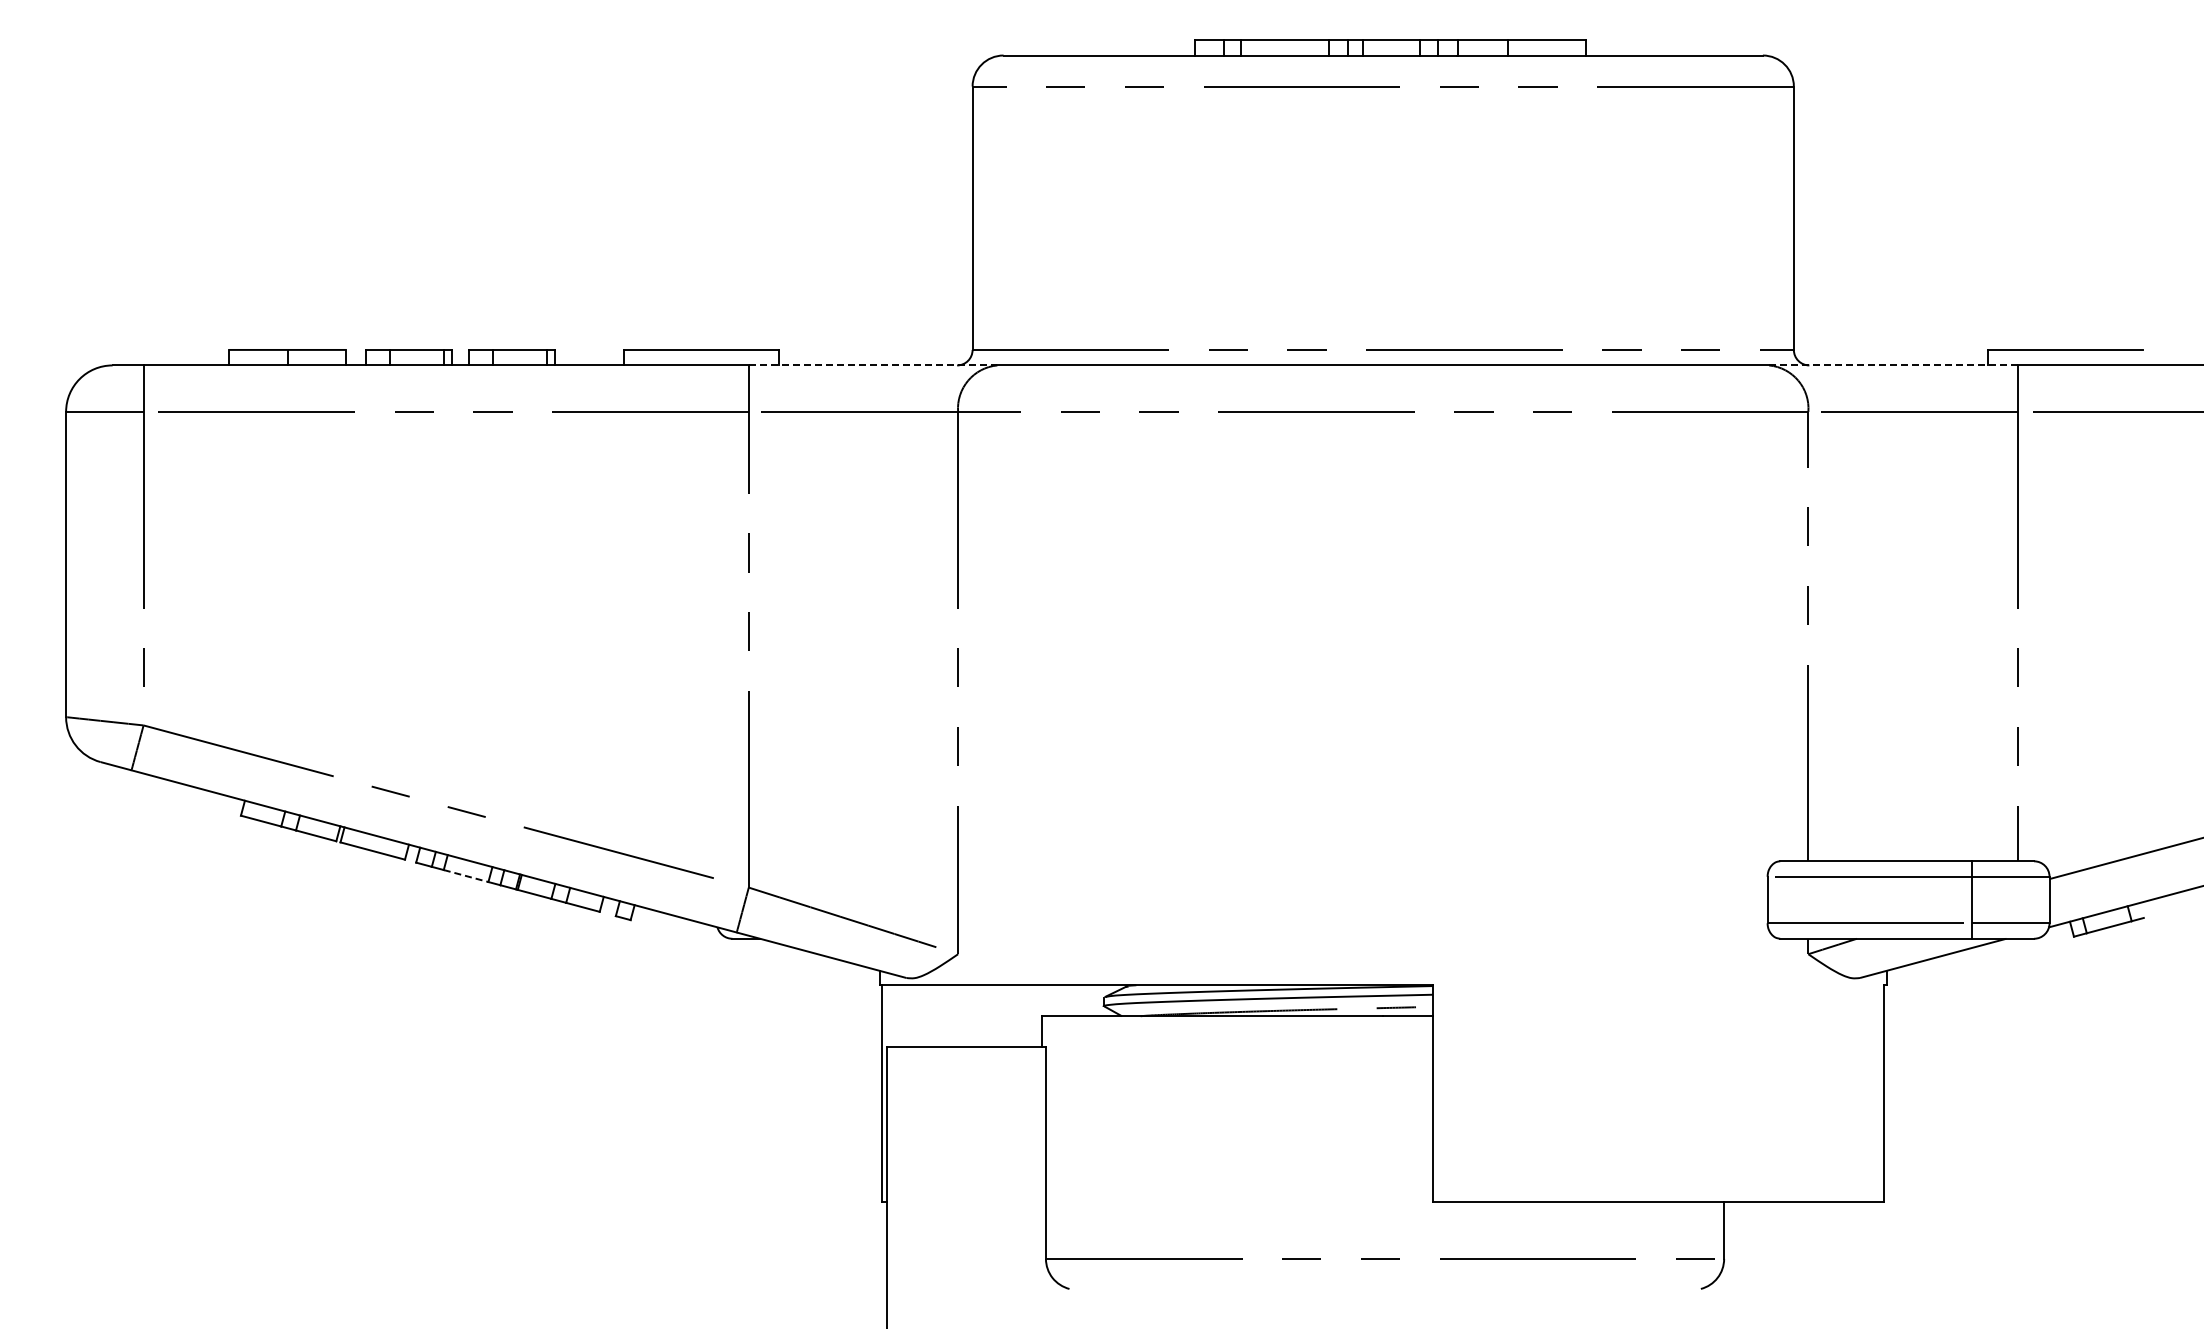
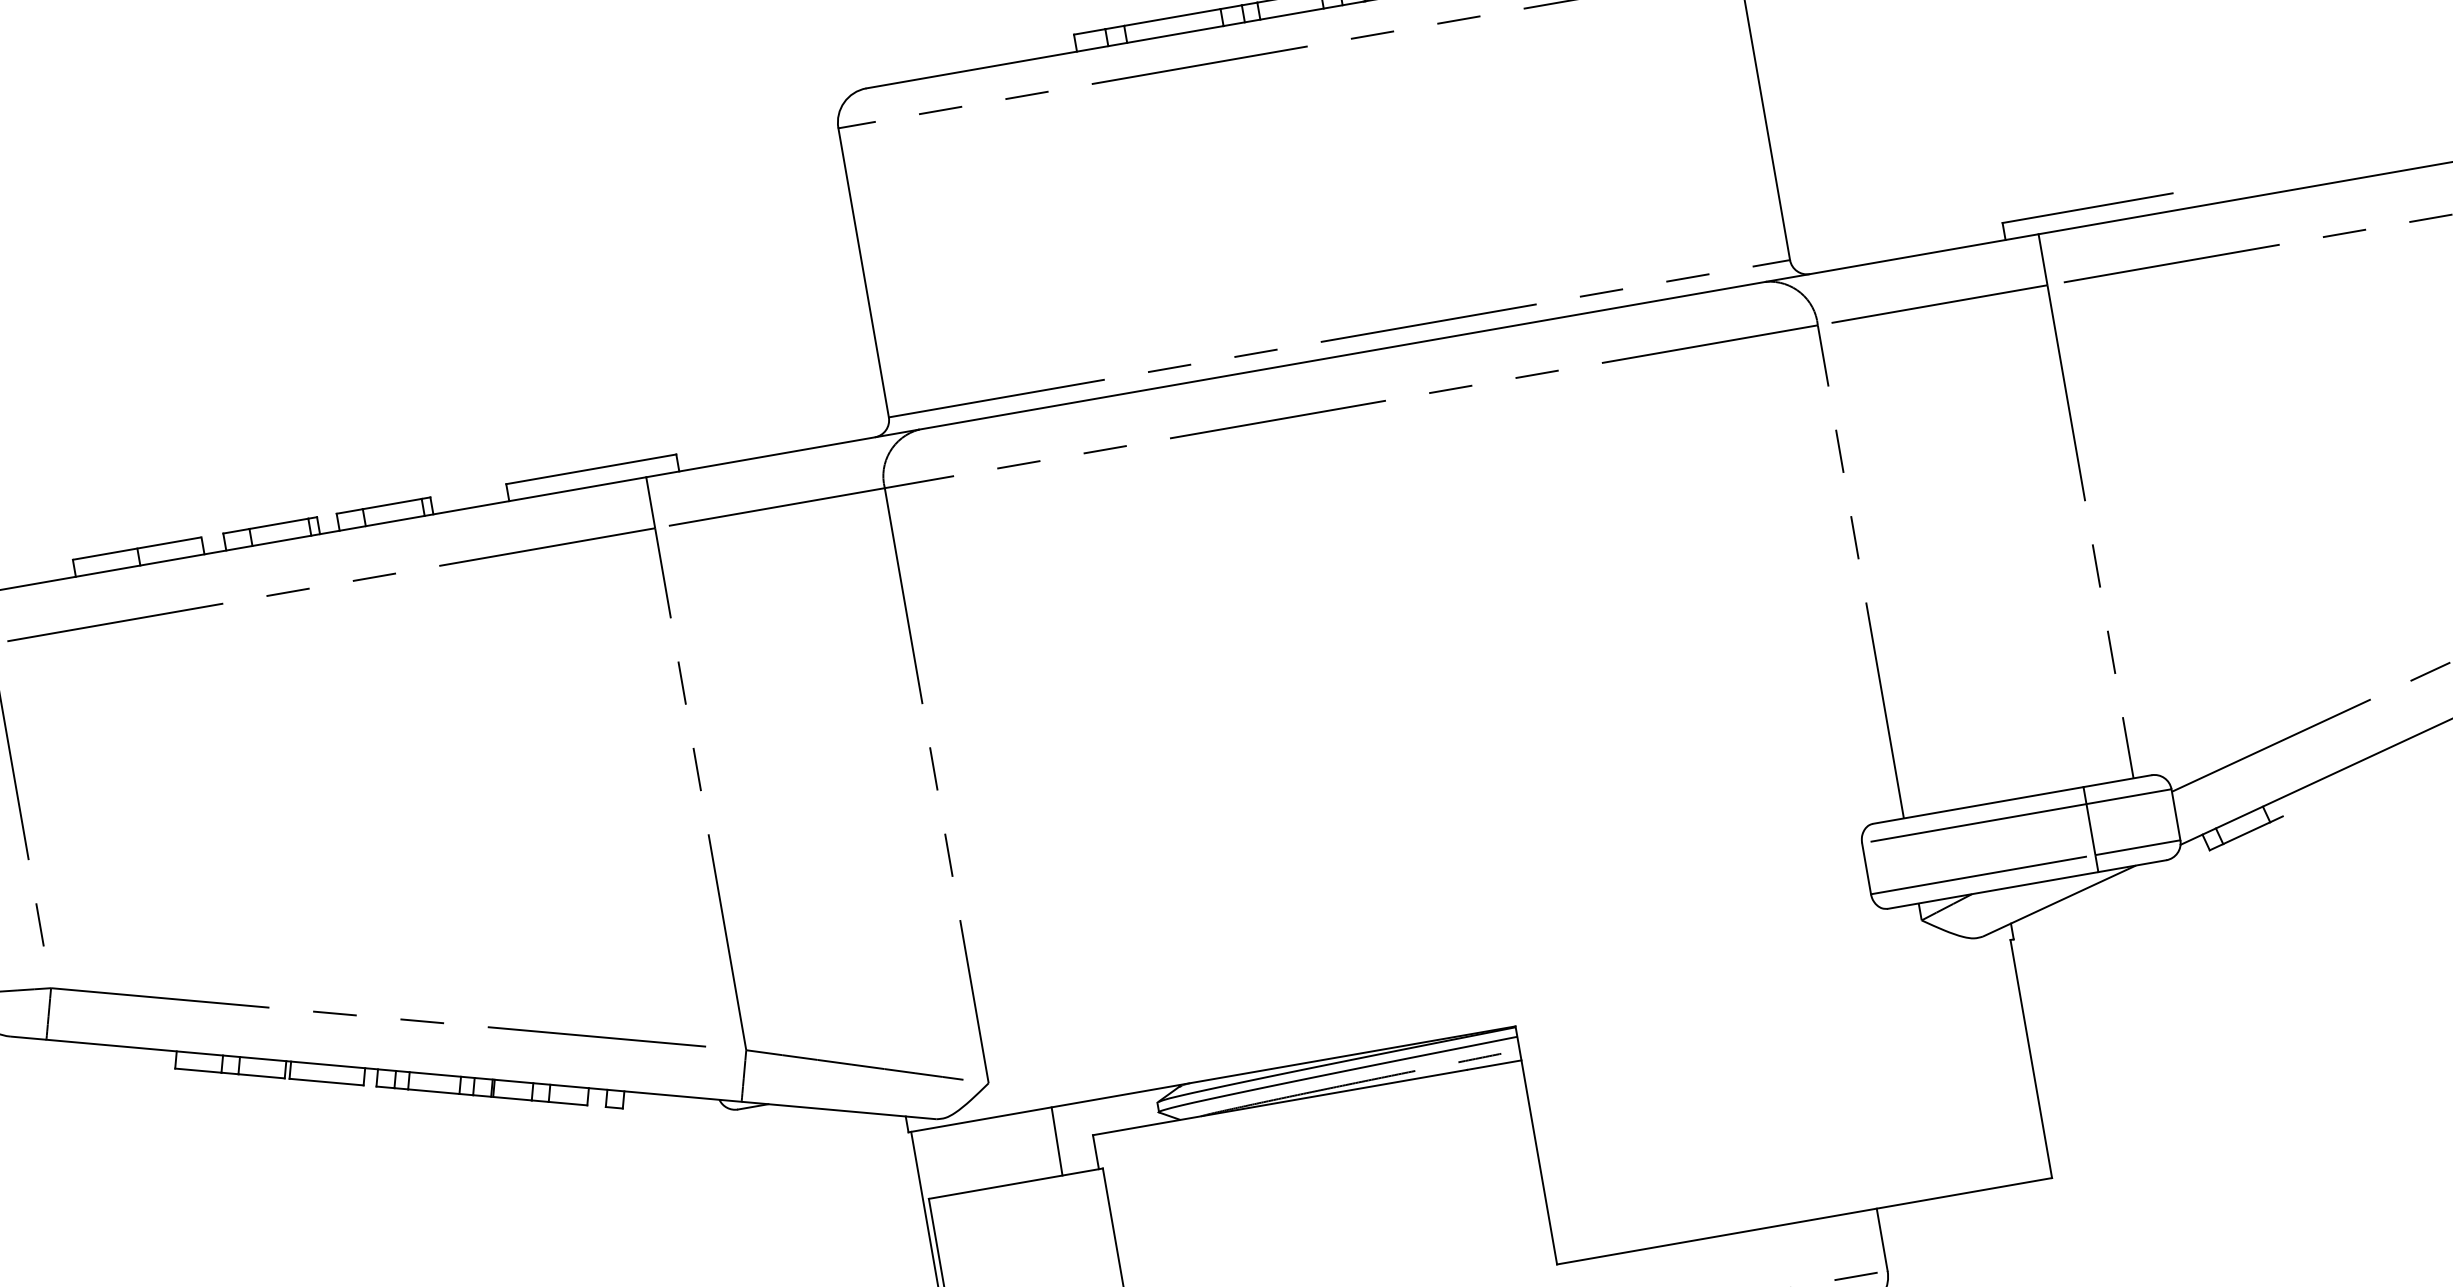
line: (873, 365) -> (783, 453), dashed -> solid
line: (1893, 365) -> (1902, 258), dashed -> solid
line: (466, 876) -> (434, 1092), dashed -> solid
line: (1009, 1016) -> (1057, 1141), added

